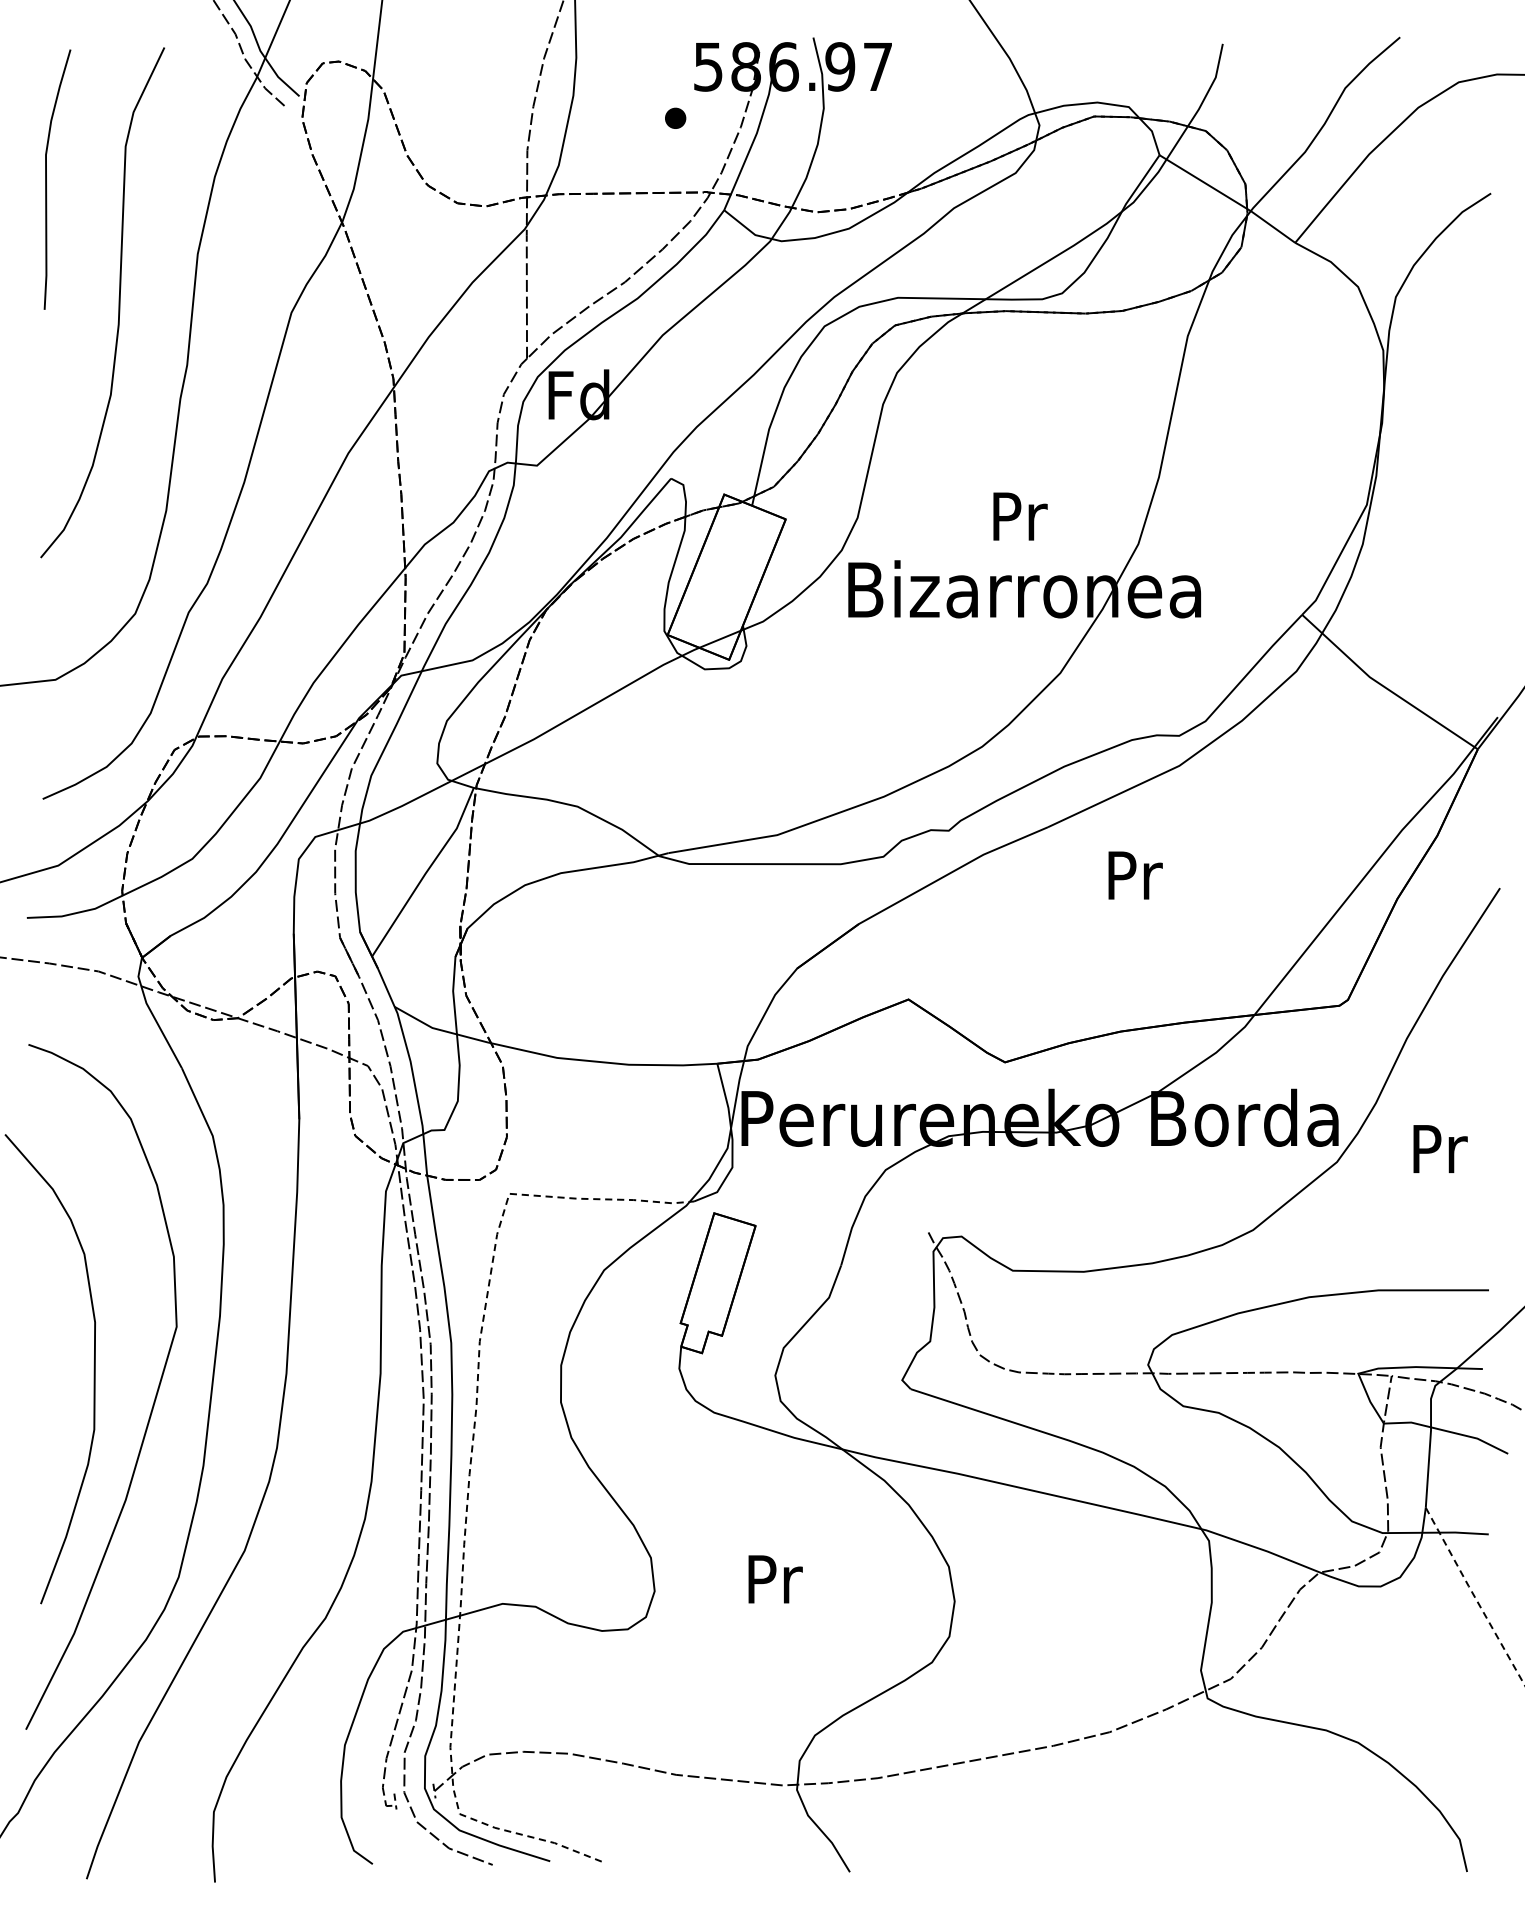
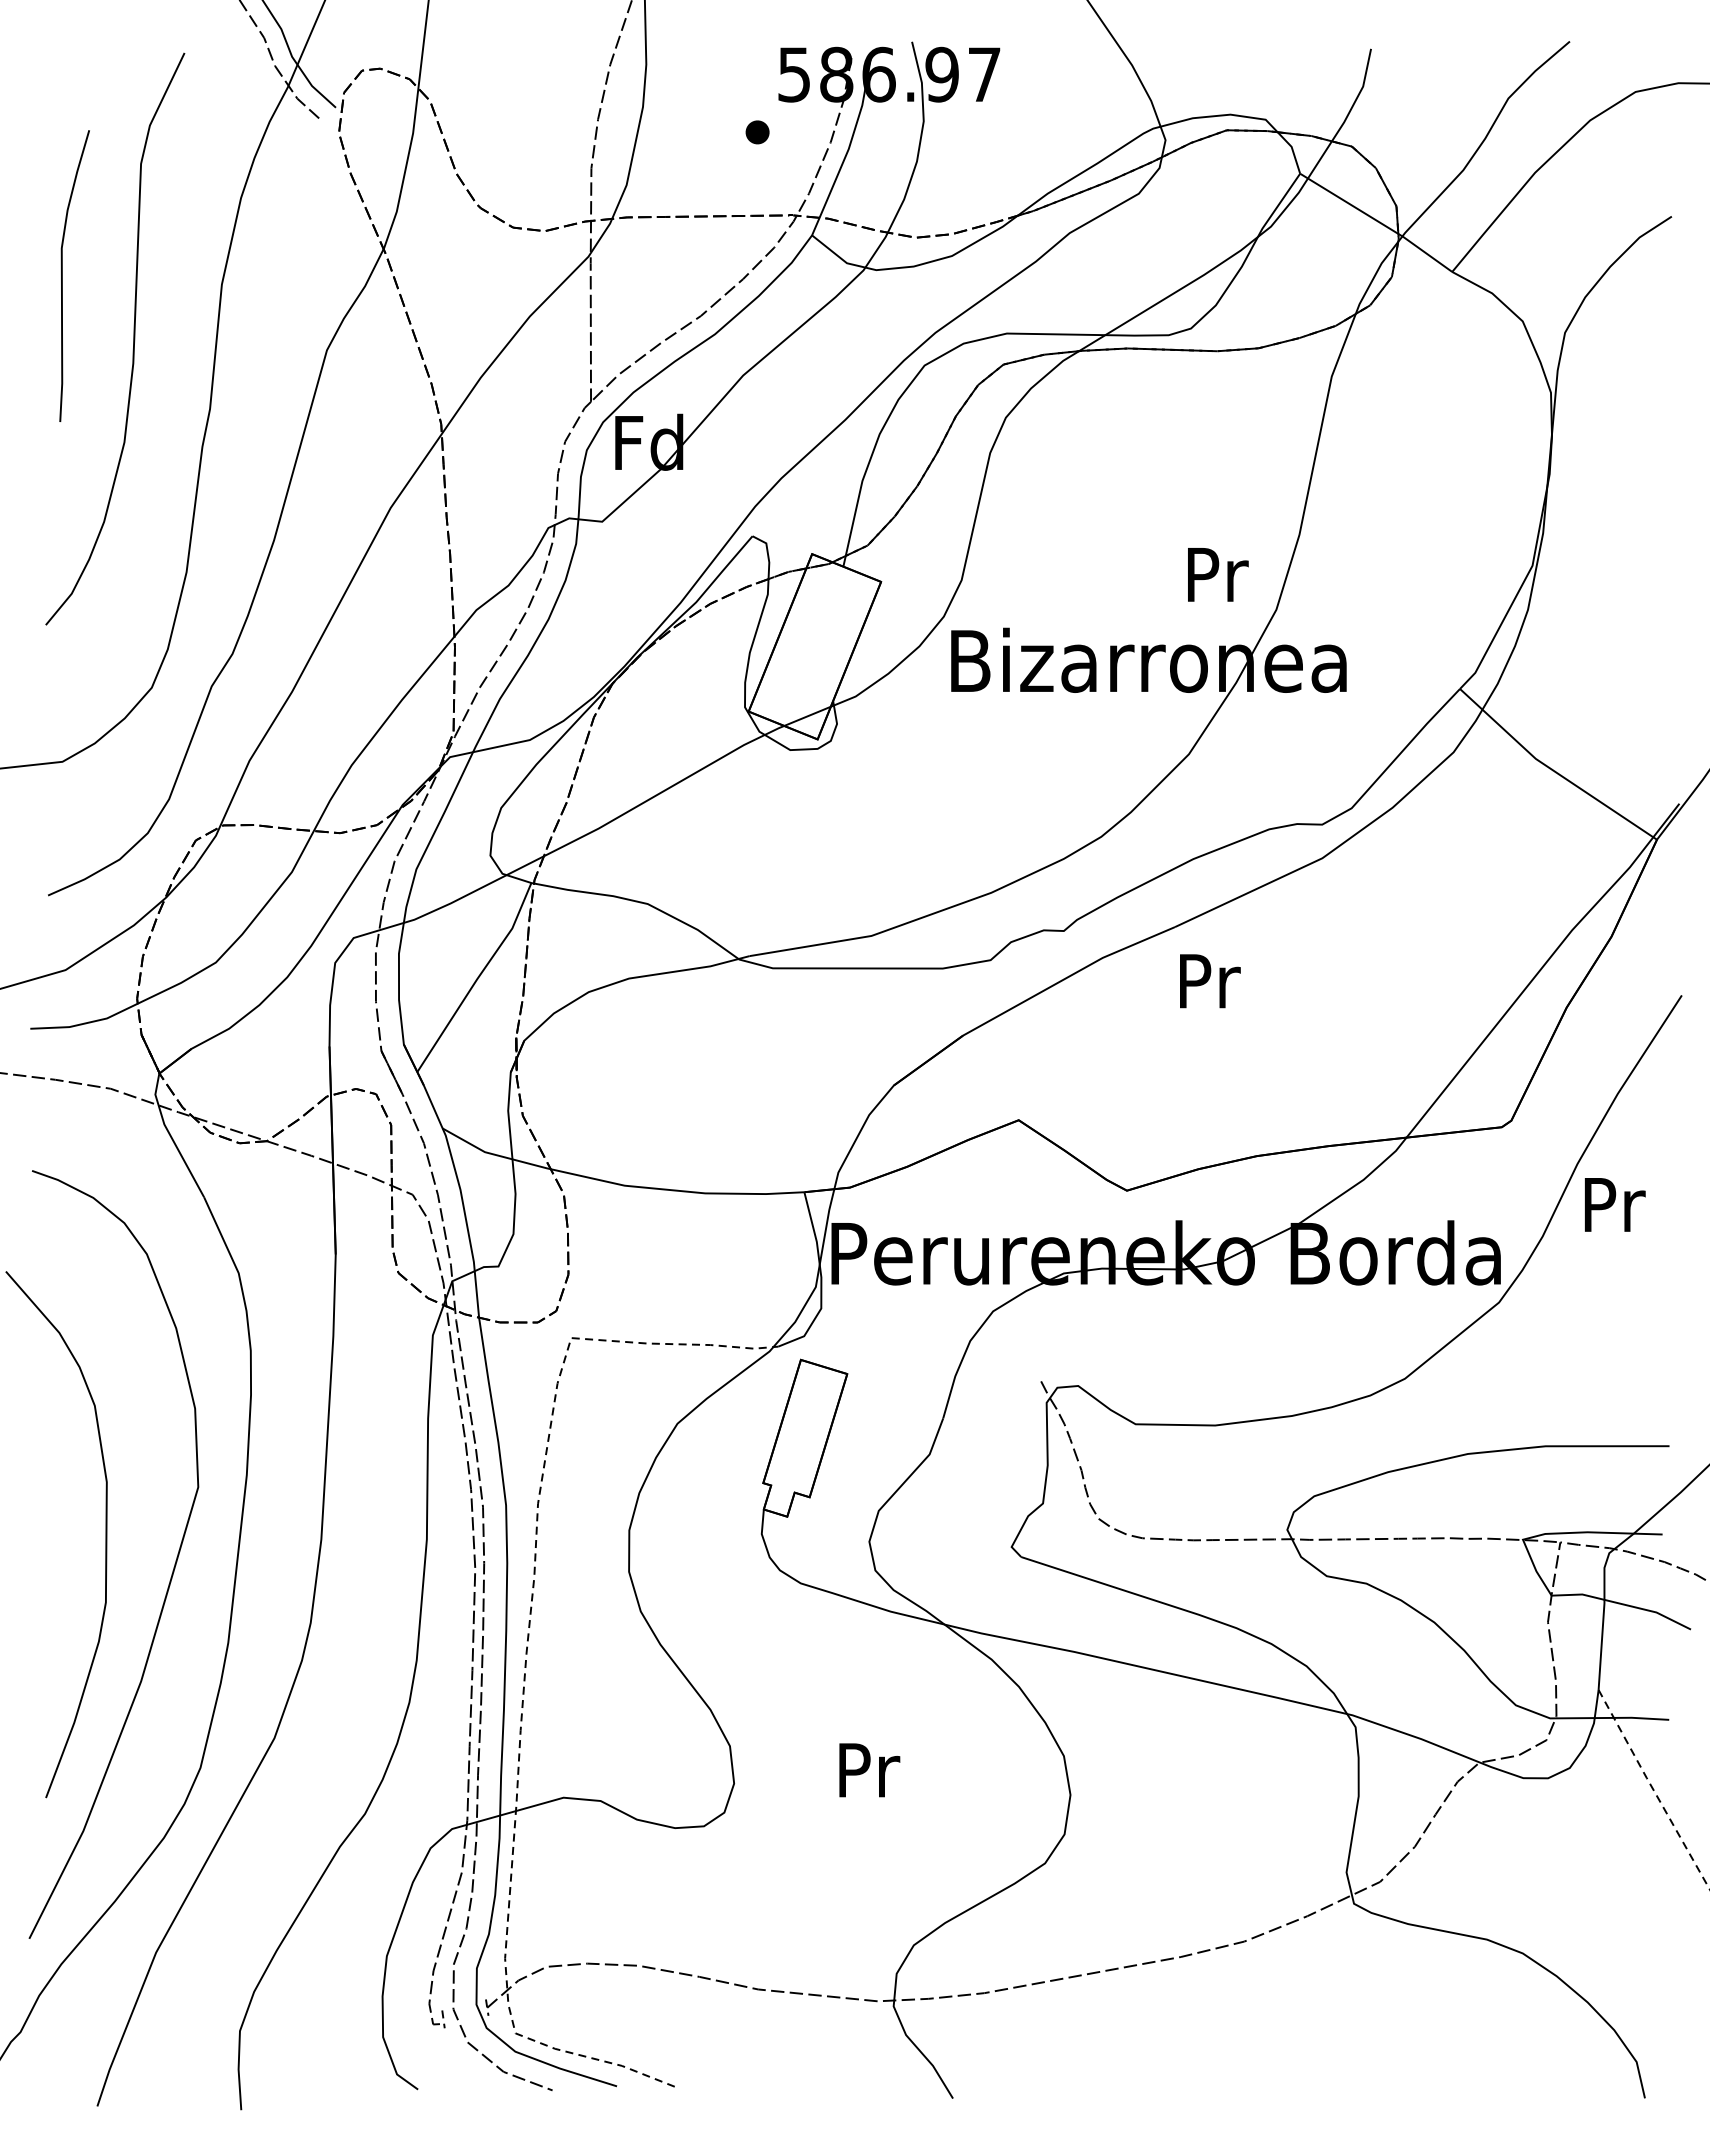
curve: (46, 179) -> (62, 275), moved
text: (1020, 516) -> (1218, 574), moved
text: (1135, 875) -> (1210, 981), moved
text: (1440, 1148) -> (1615, 1204), moved

